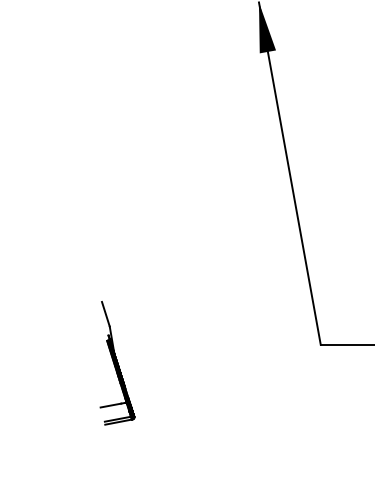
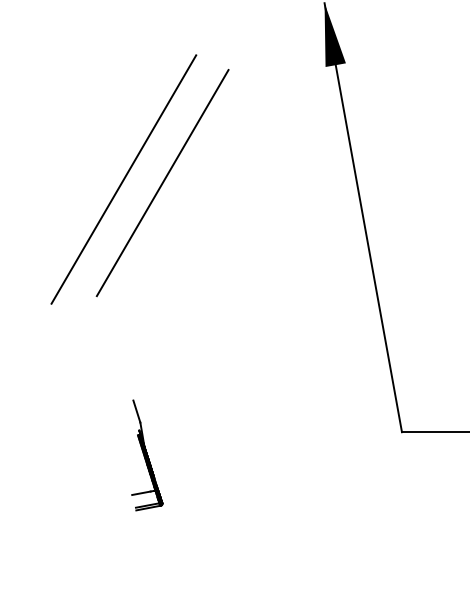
line: (98, 143) -> (123, 179), added
line: (129, 145) -> (162, 182), added
part: (117, 363) -> (147, 455), size x0.71

